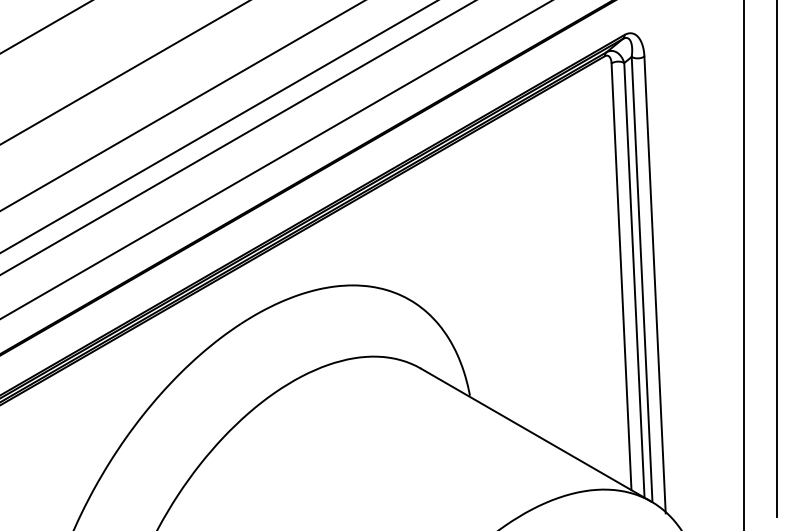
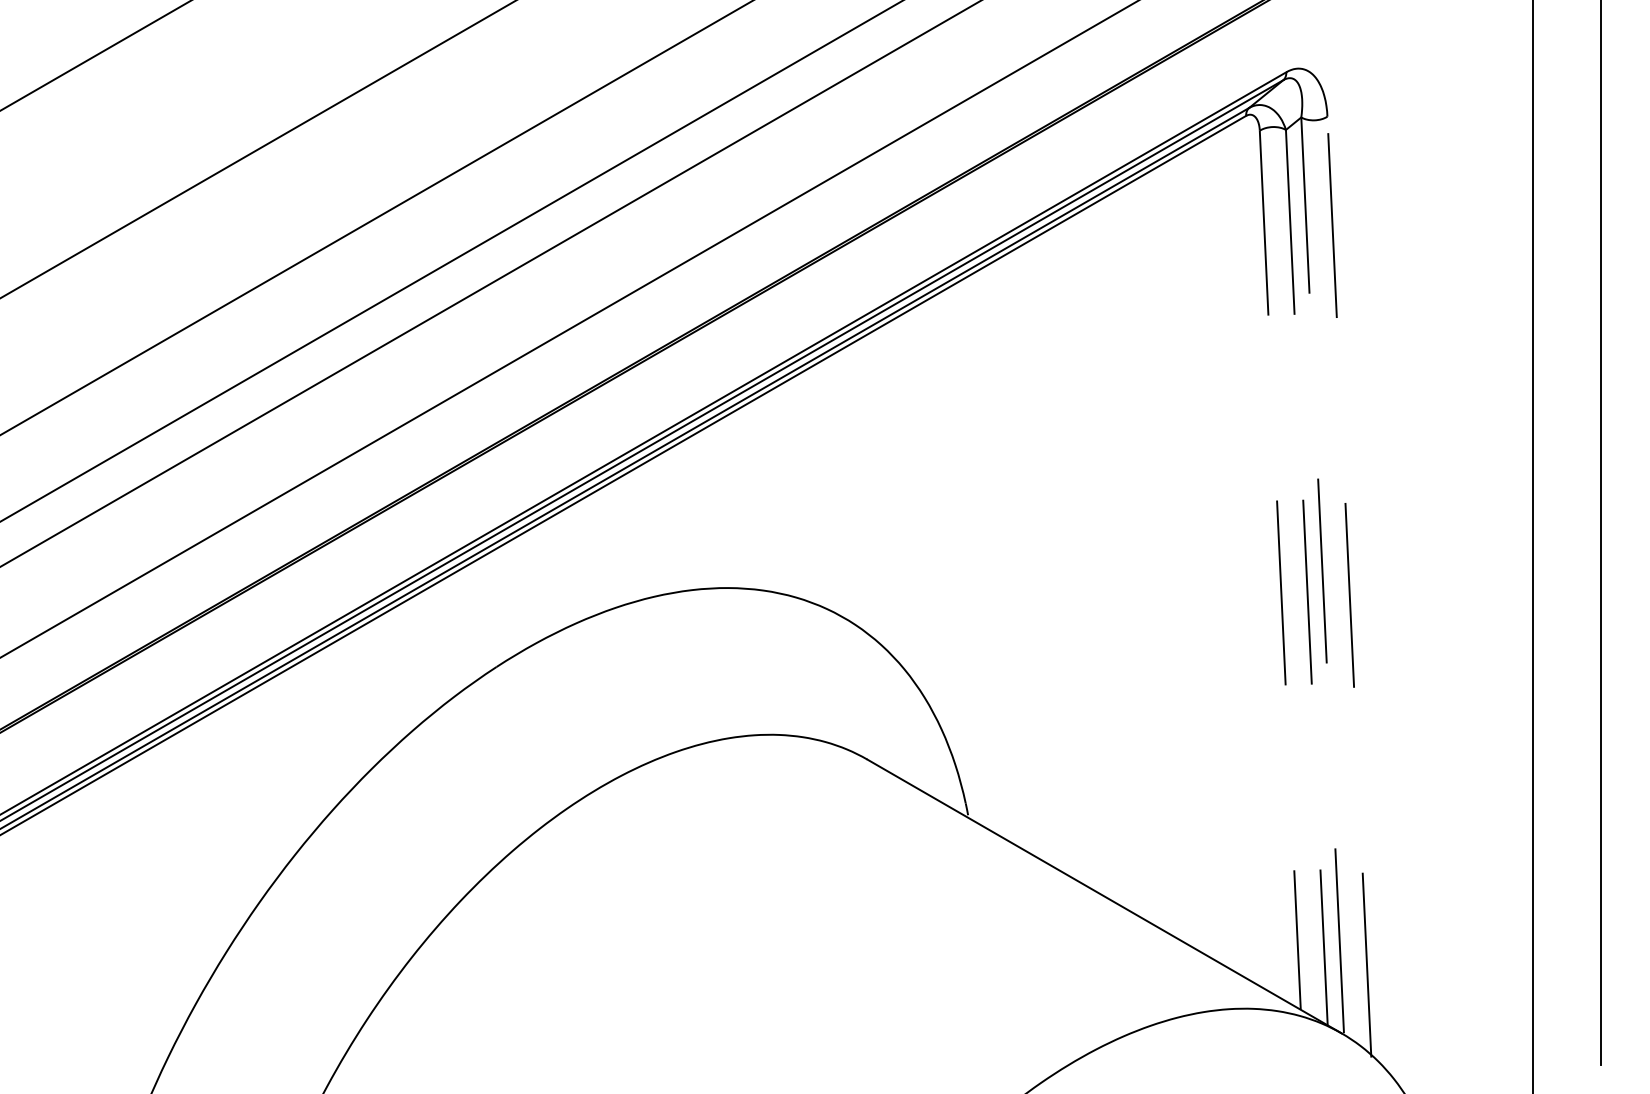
line: (621, 276) -> (1280, 569), solid -> dashed
line: (642, 279) -> (1323, 575), solid -> dashed
line: (634, 280) -> (1307, 577), solid -> dashed
line: (655, 284) -> (1350, 586), solid -> dashed

